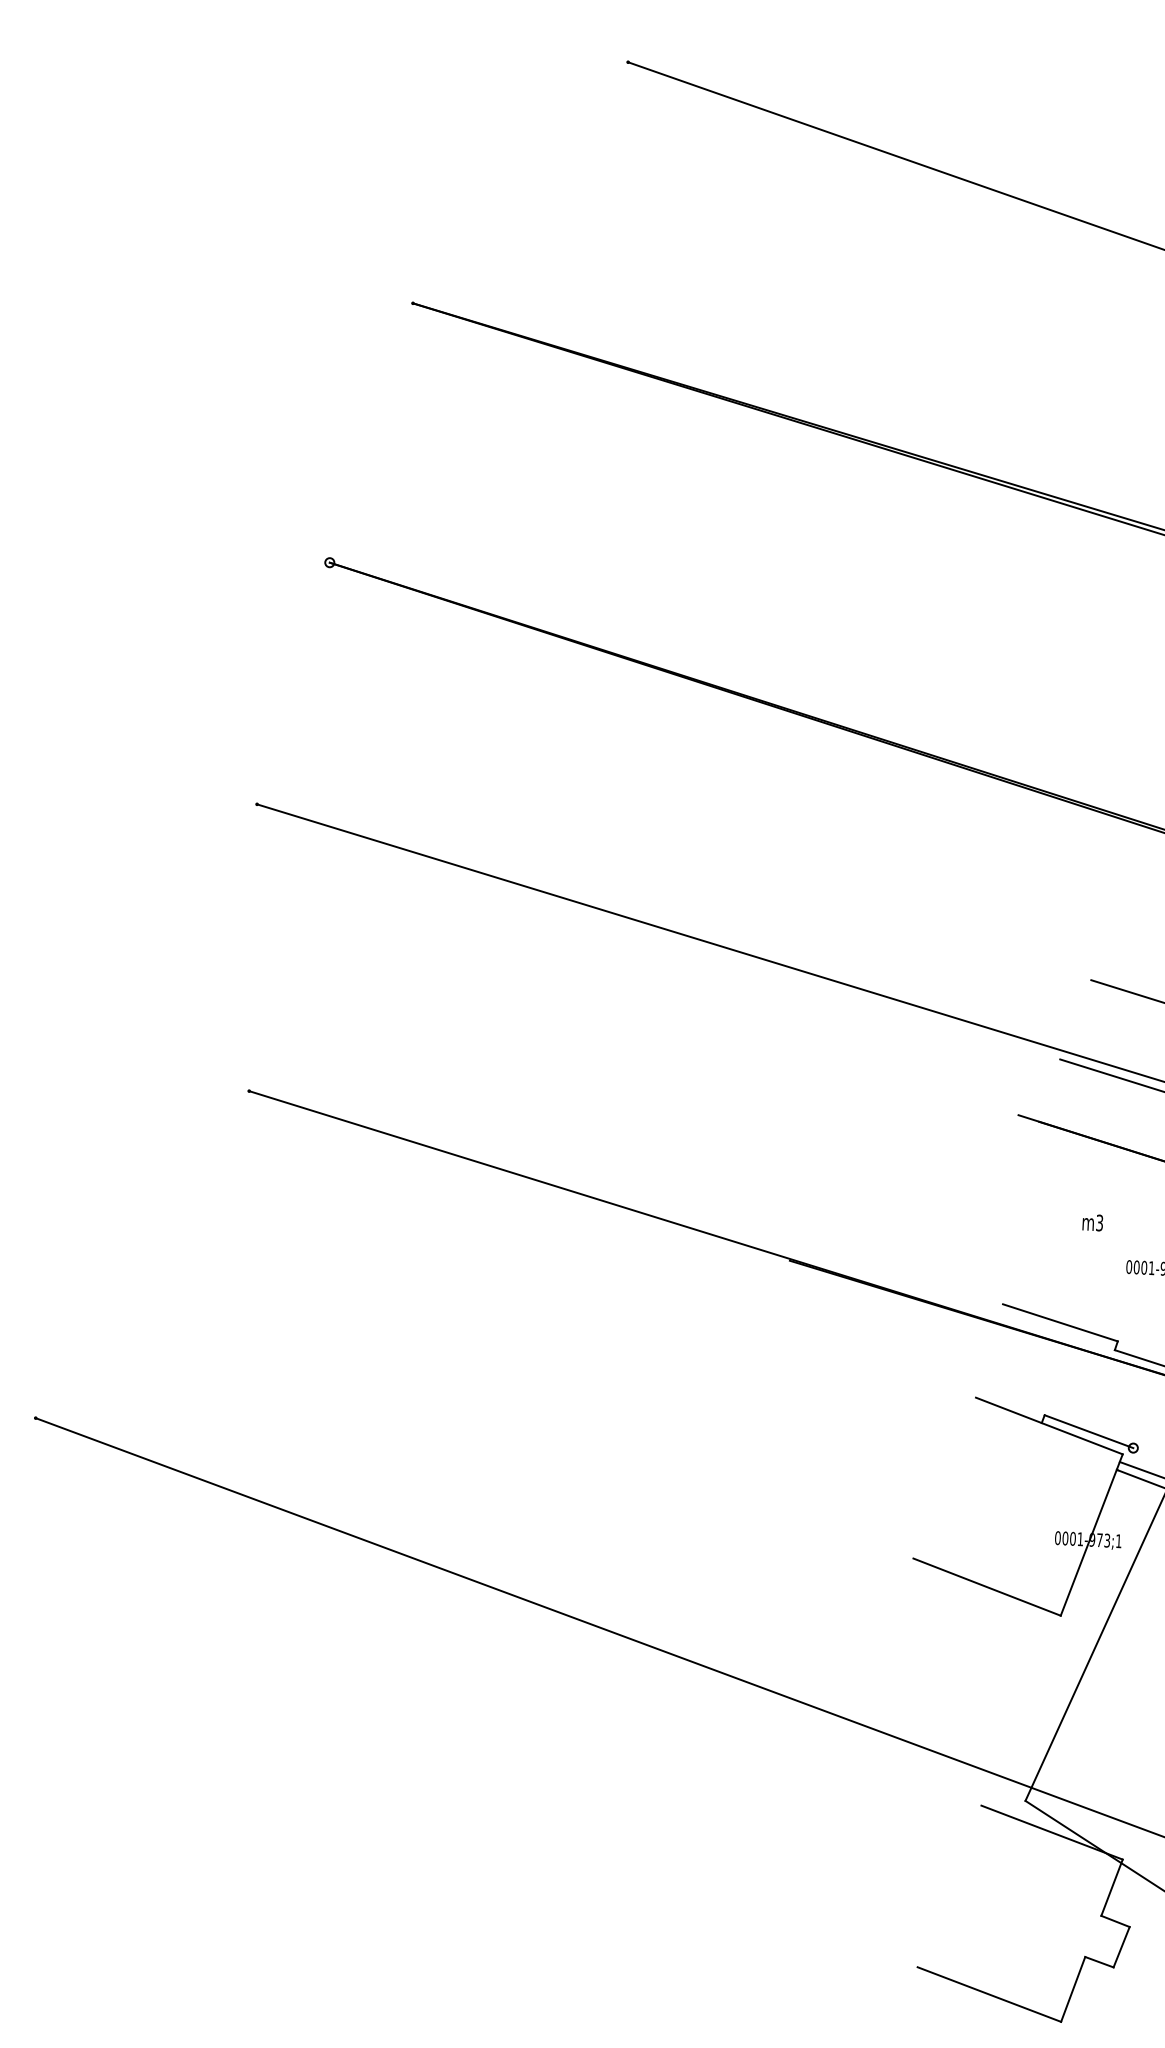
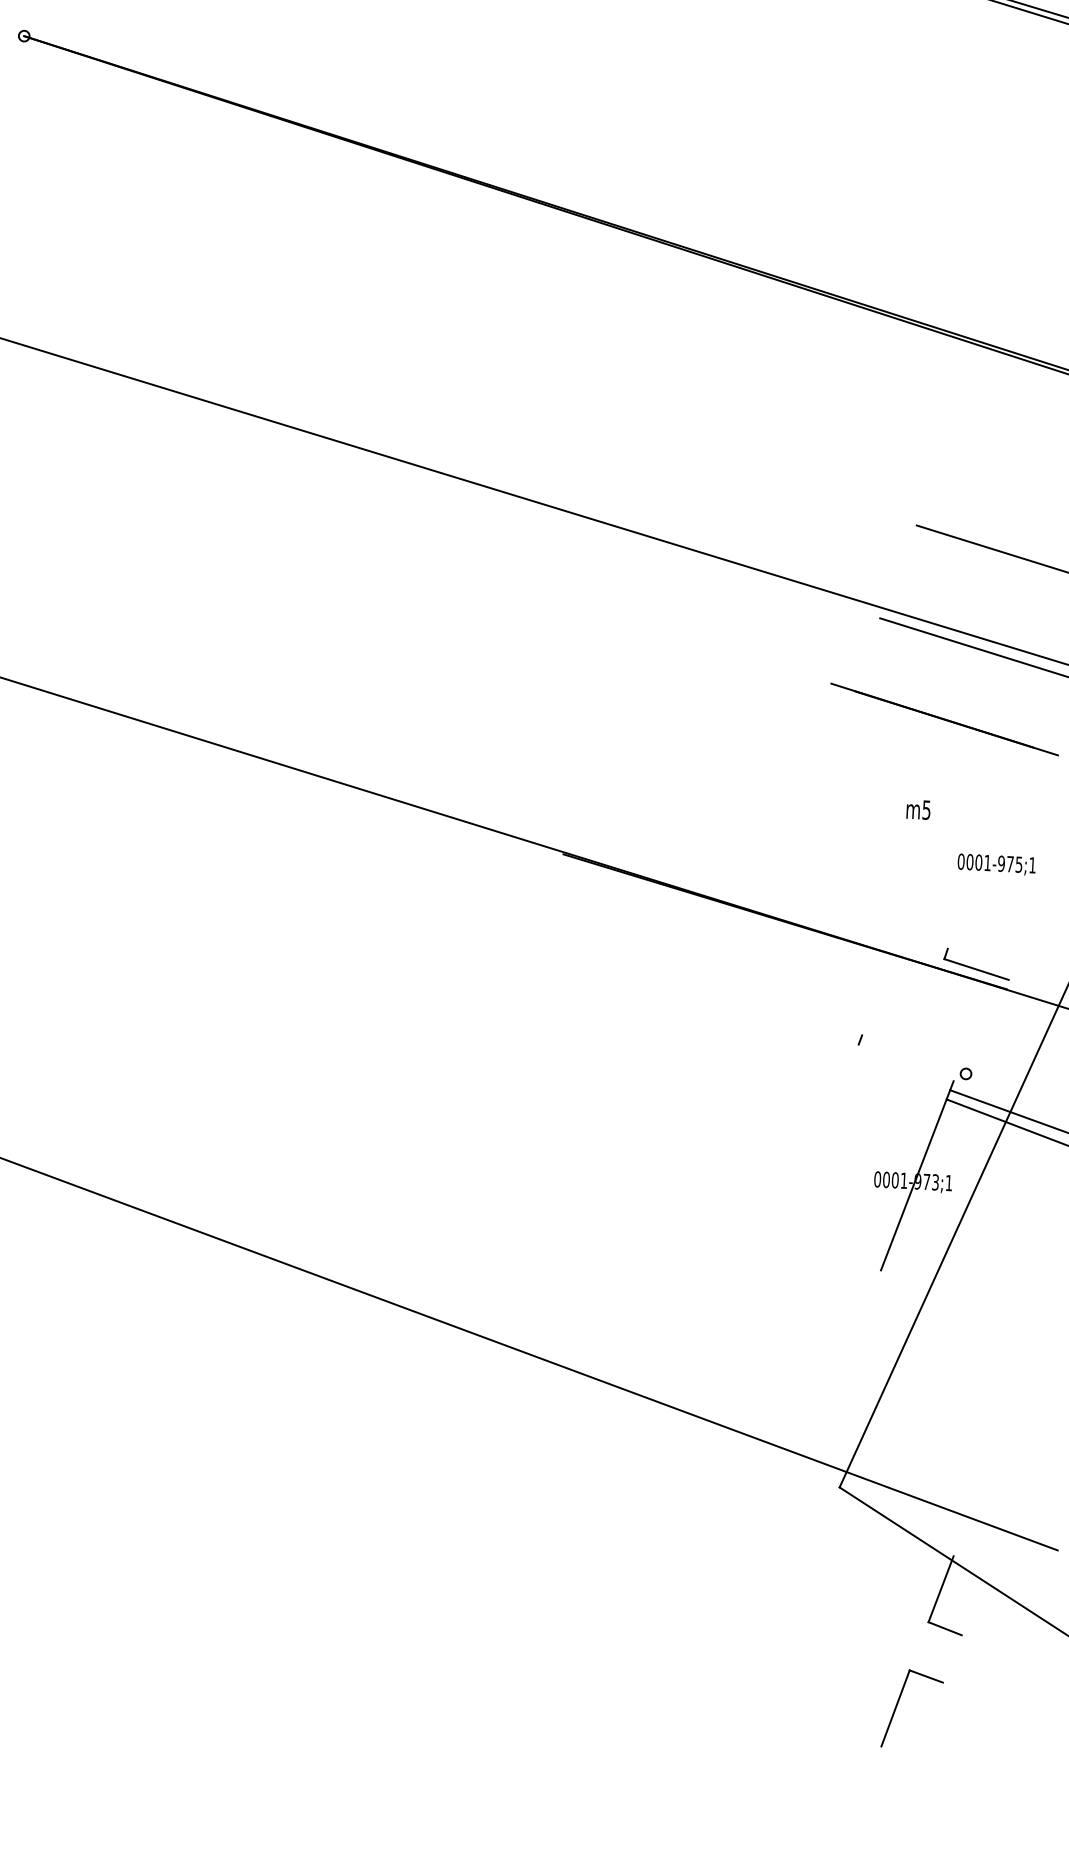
text: (1099, 1222) -> (926, 809), m3 -> m5
line: (1060, 1322) -> (880, 926), removed
line: (1048, 1425) -> (866, 1047), removed
line: (1088, 1431) -> (913, 1054), removed
line: (986, 1586) -> (793, 1236), removed
line: (1051, 1832) -> (870, 1524), removed
line: (1121, 1947) -> (952, 1659), removed
line: (989, 1994) -> (797, 1714), removed

